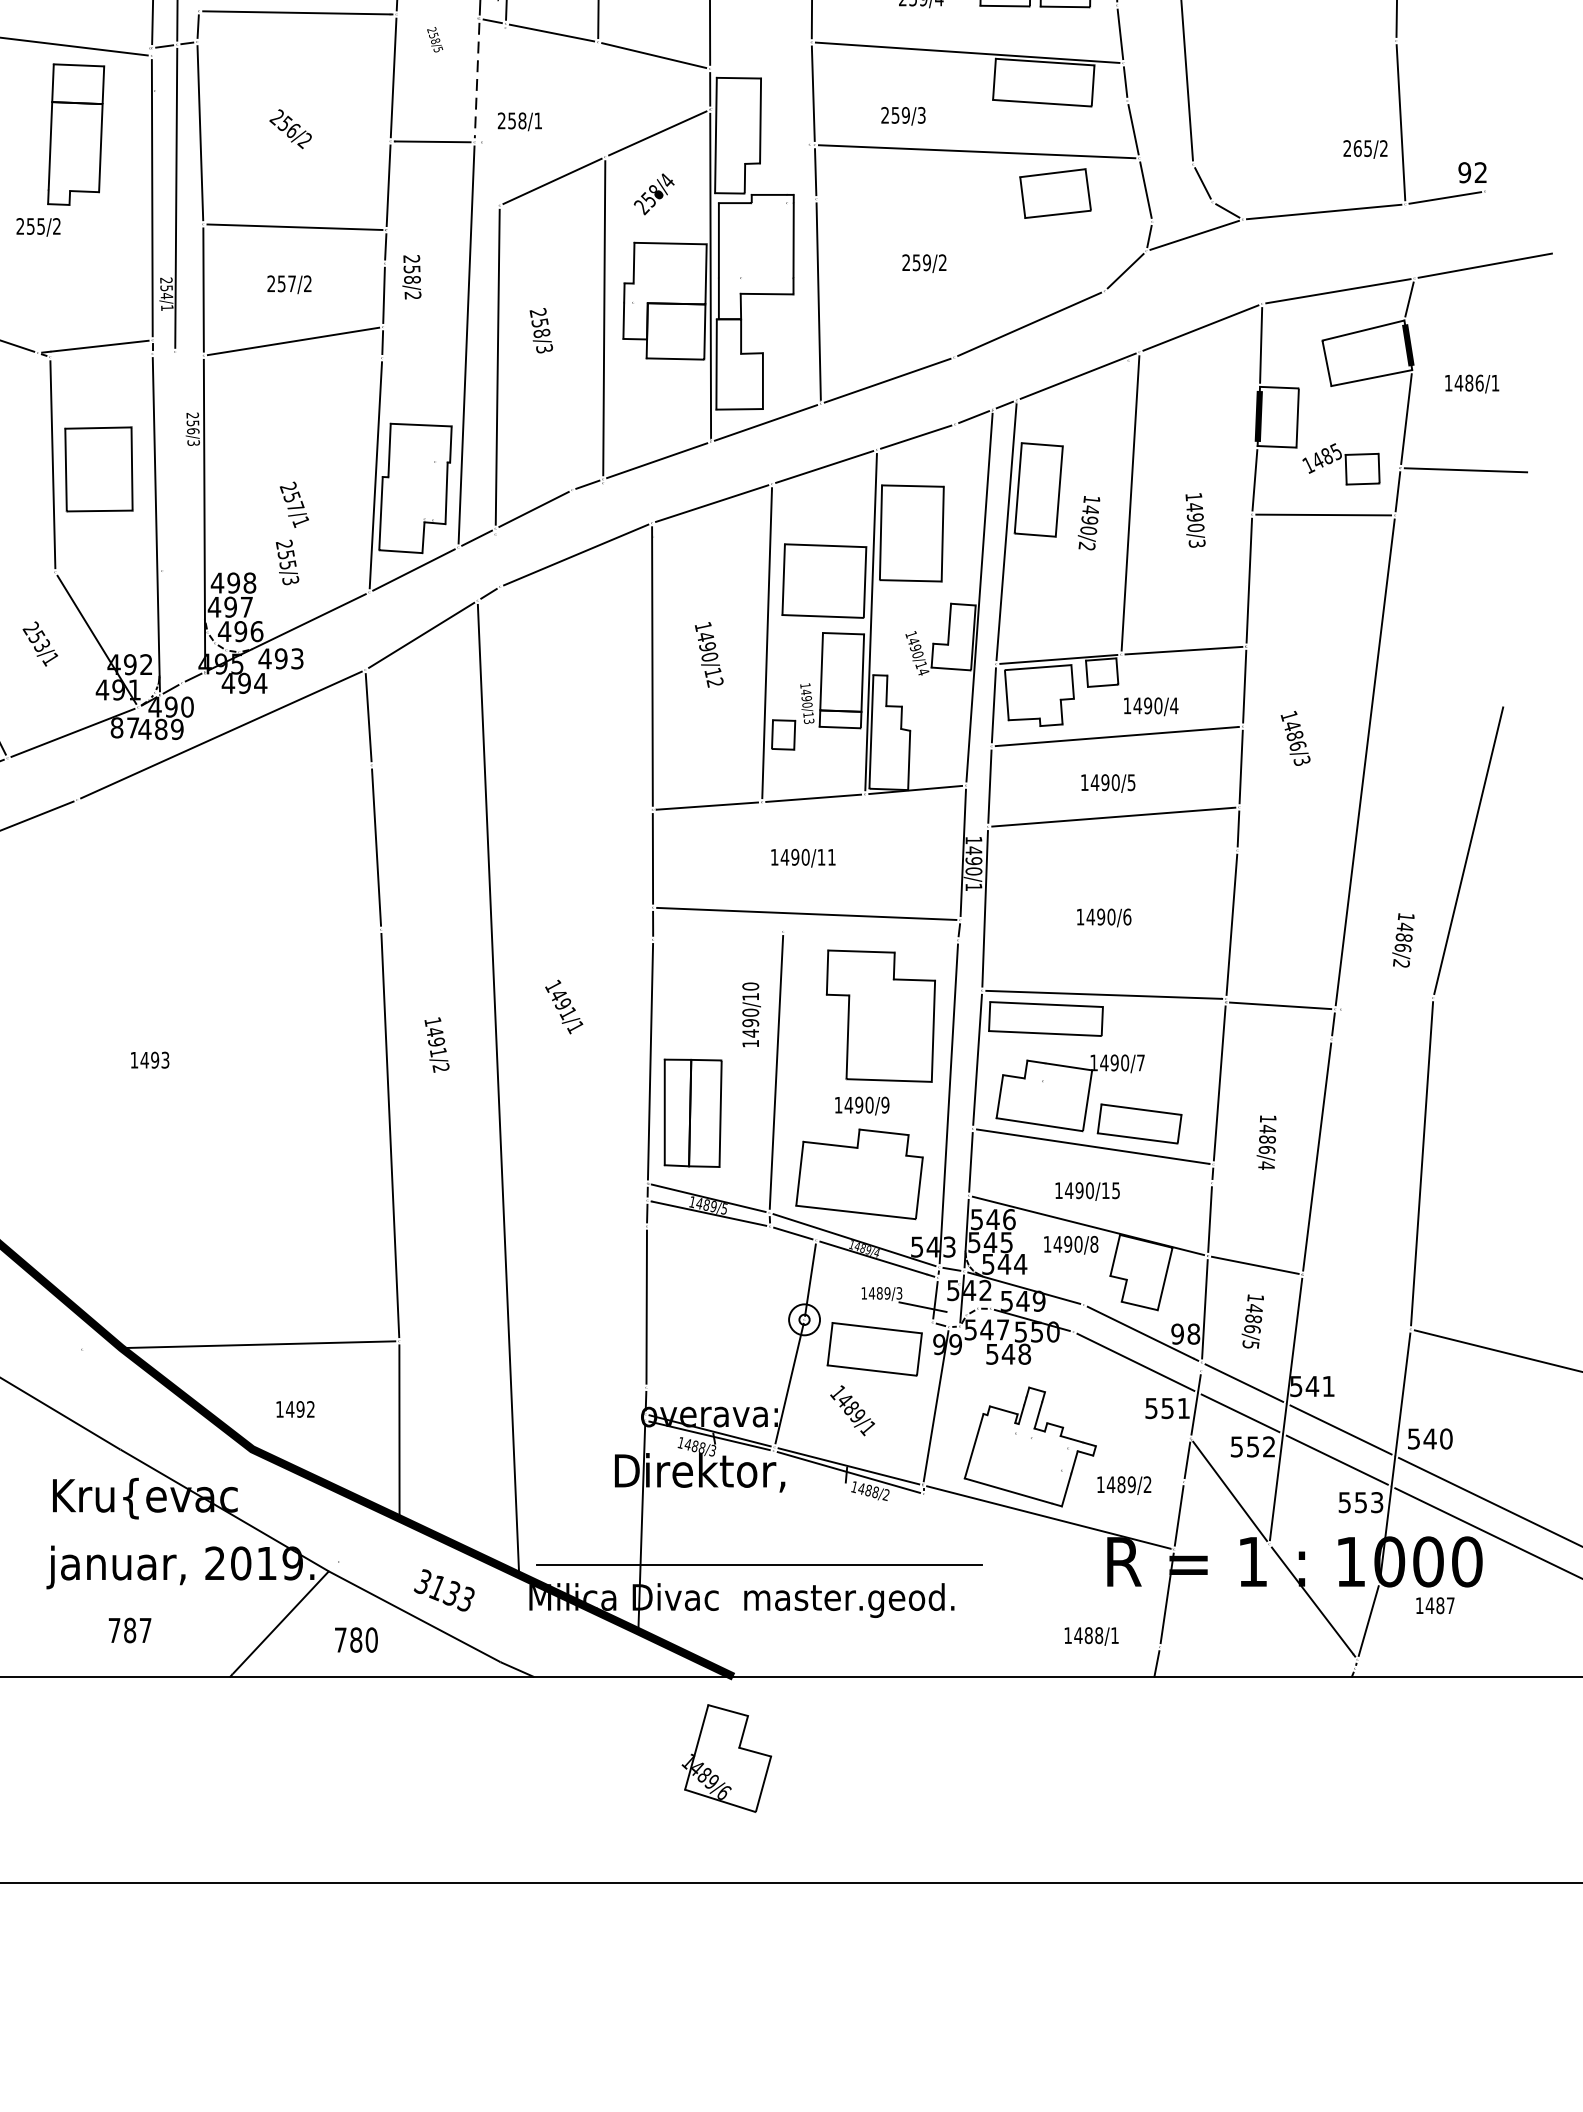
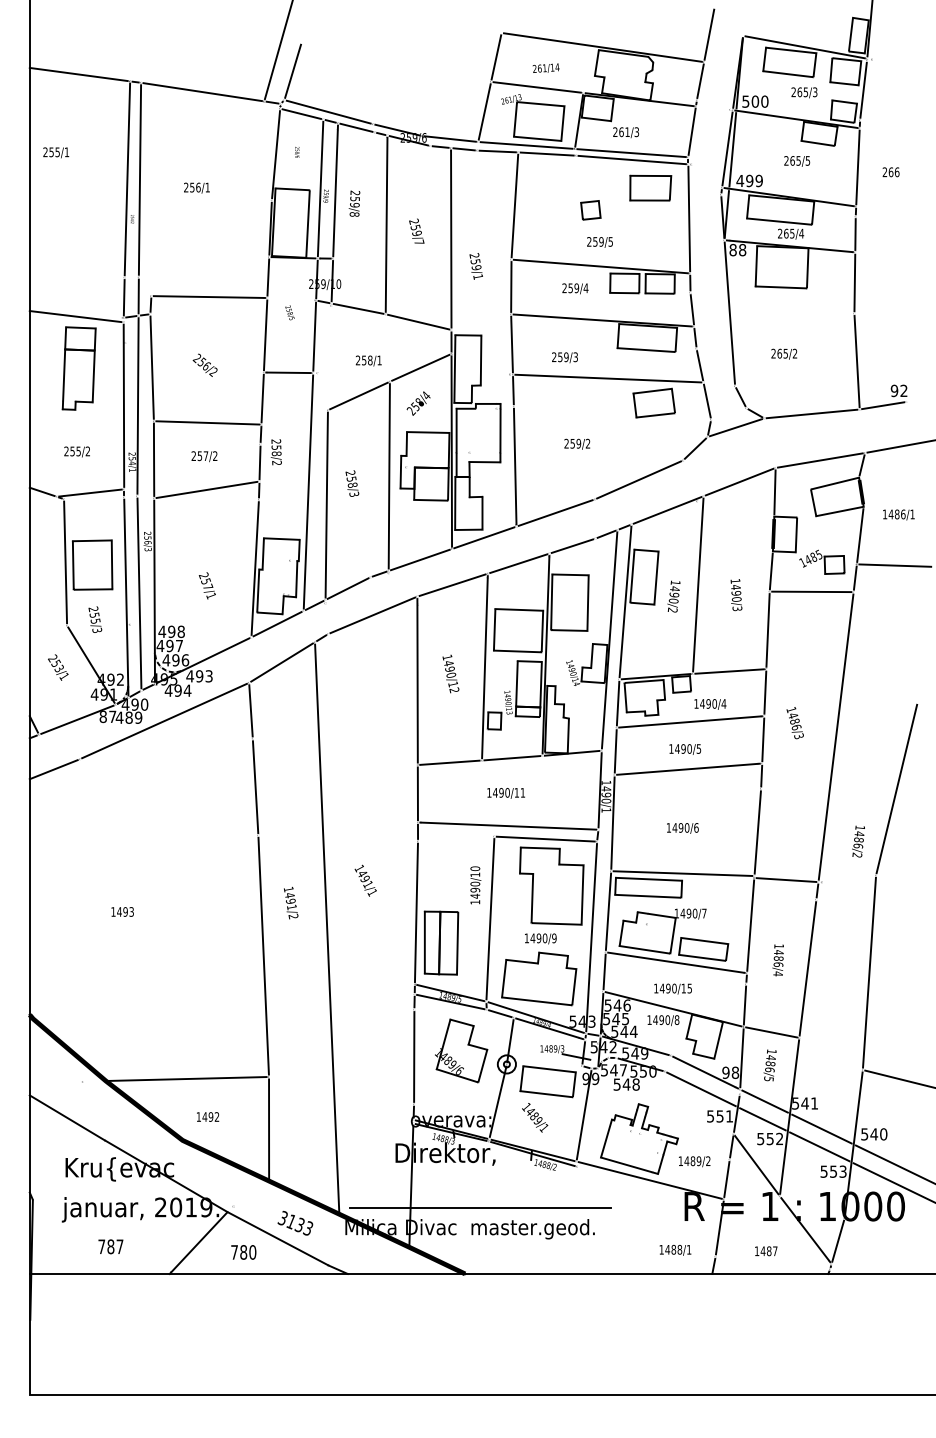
line: (476, 80) -> (314, 336), dashed -> solid
text: (519, 120) -> (368, 360), moved
text: (1365, 148) -> (784, 353), moved
text: (37, 226) -> (76, 451), moved
line: (178, 517) -> (139, 593), added
text: (287, 562) -> (95, 619), moved
line: (870, 935) -> (545, 838), added
text: (1435, 1606) -> (766, 1251), moved
part: (727, 1757) -> (461, 1050), moved

